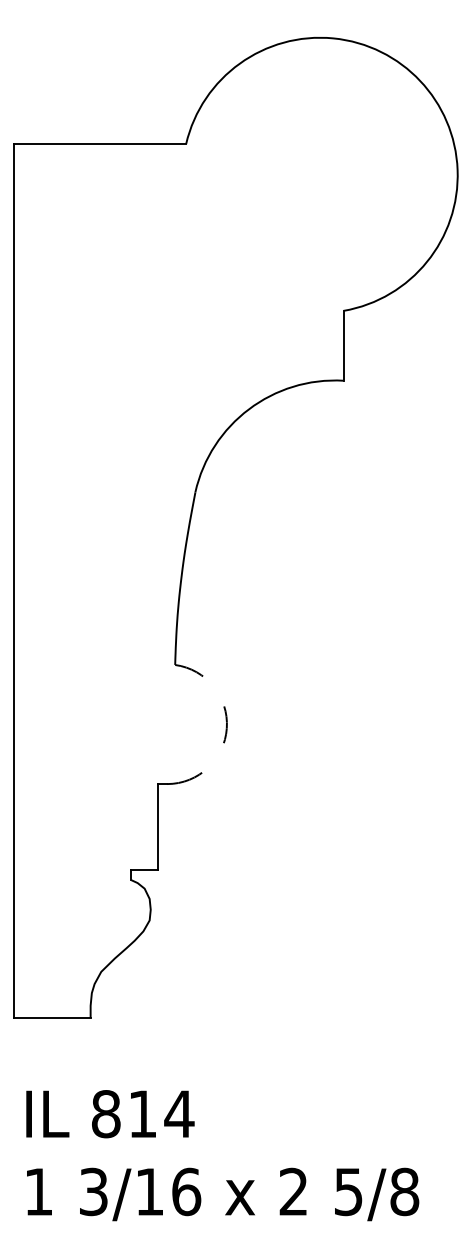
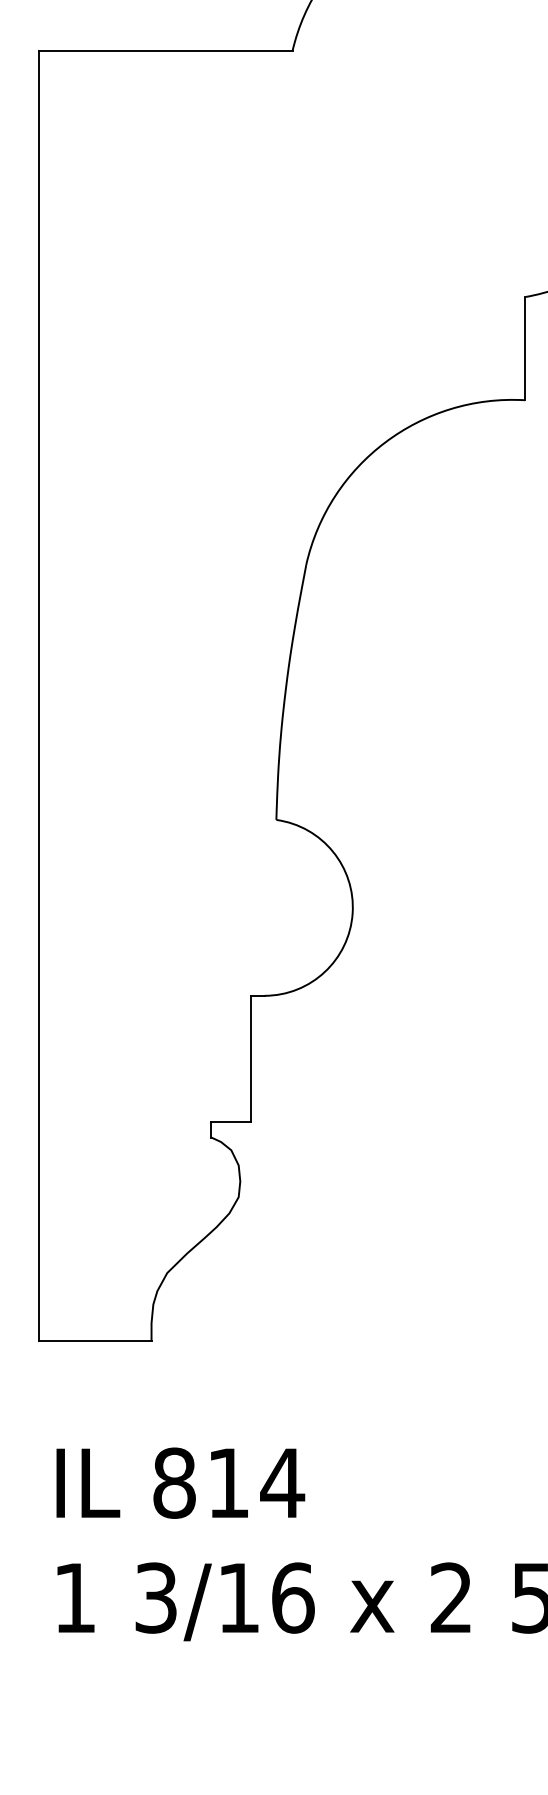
arc: (226, 728) -> (352, 913), dashed -> solid

